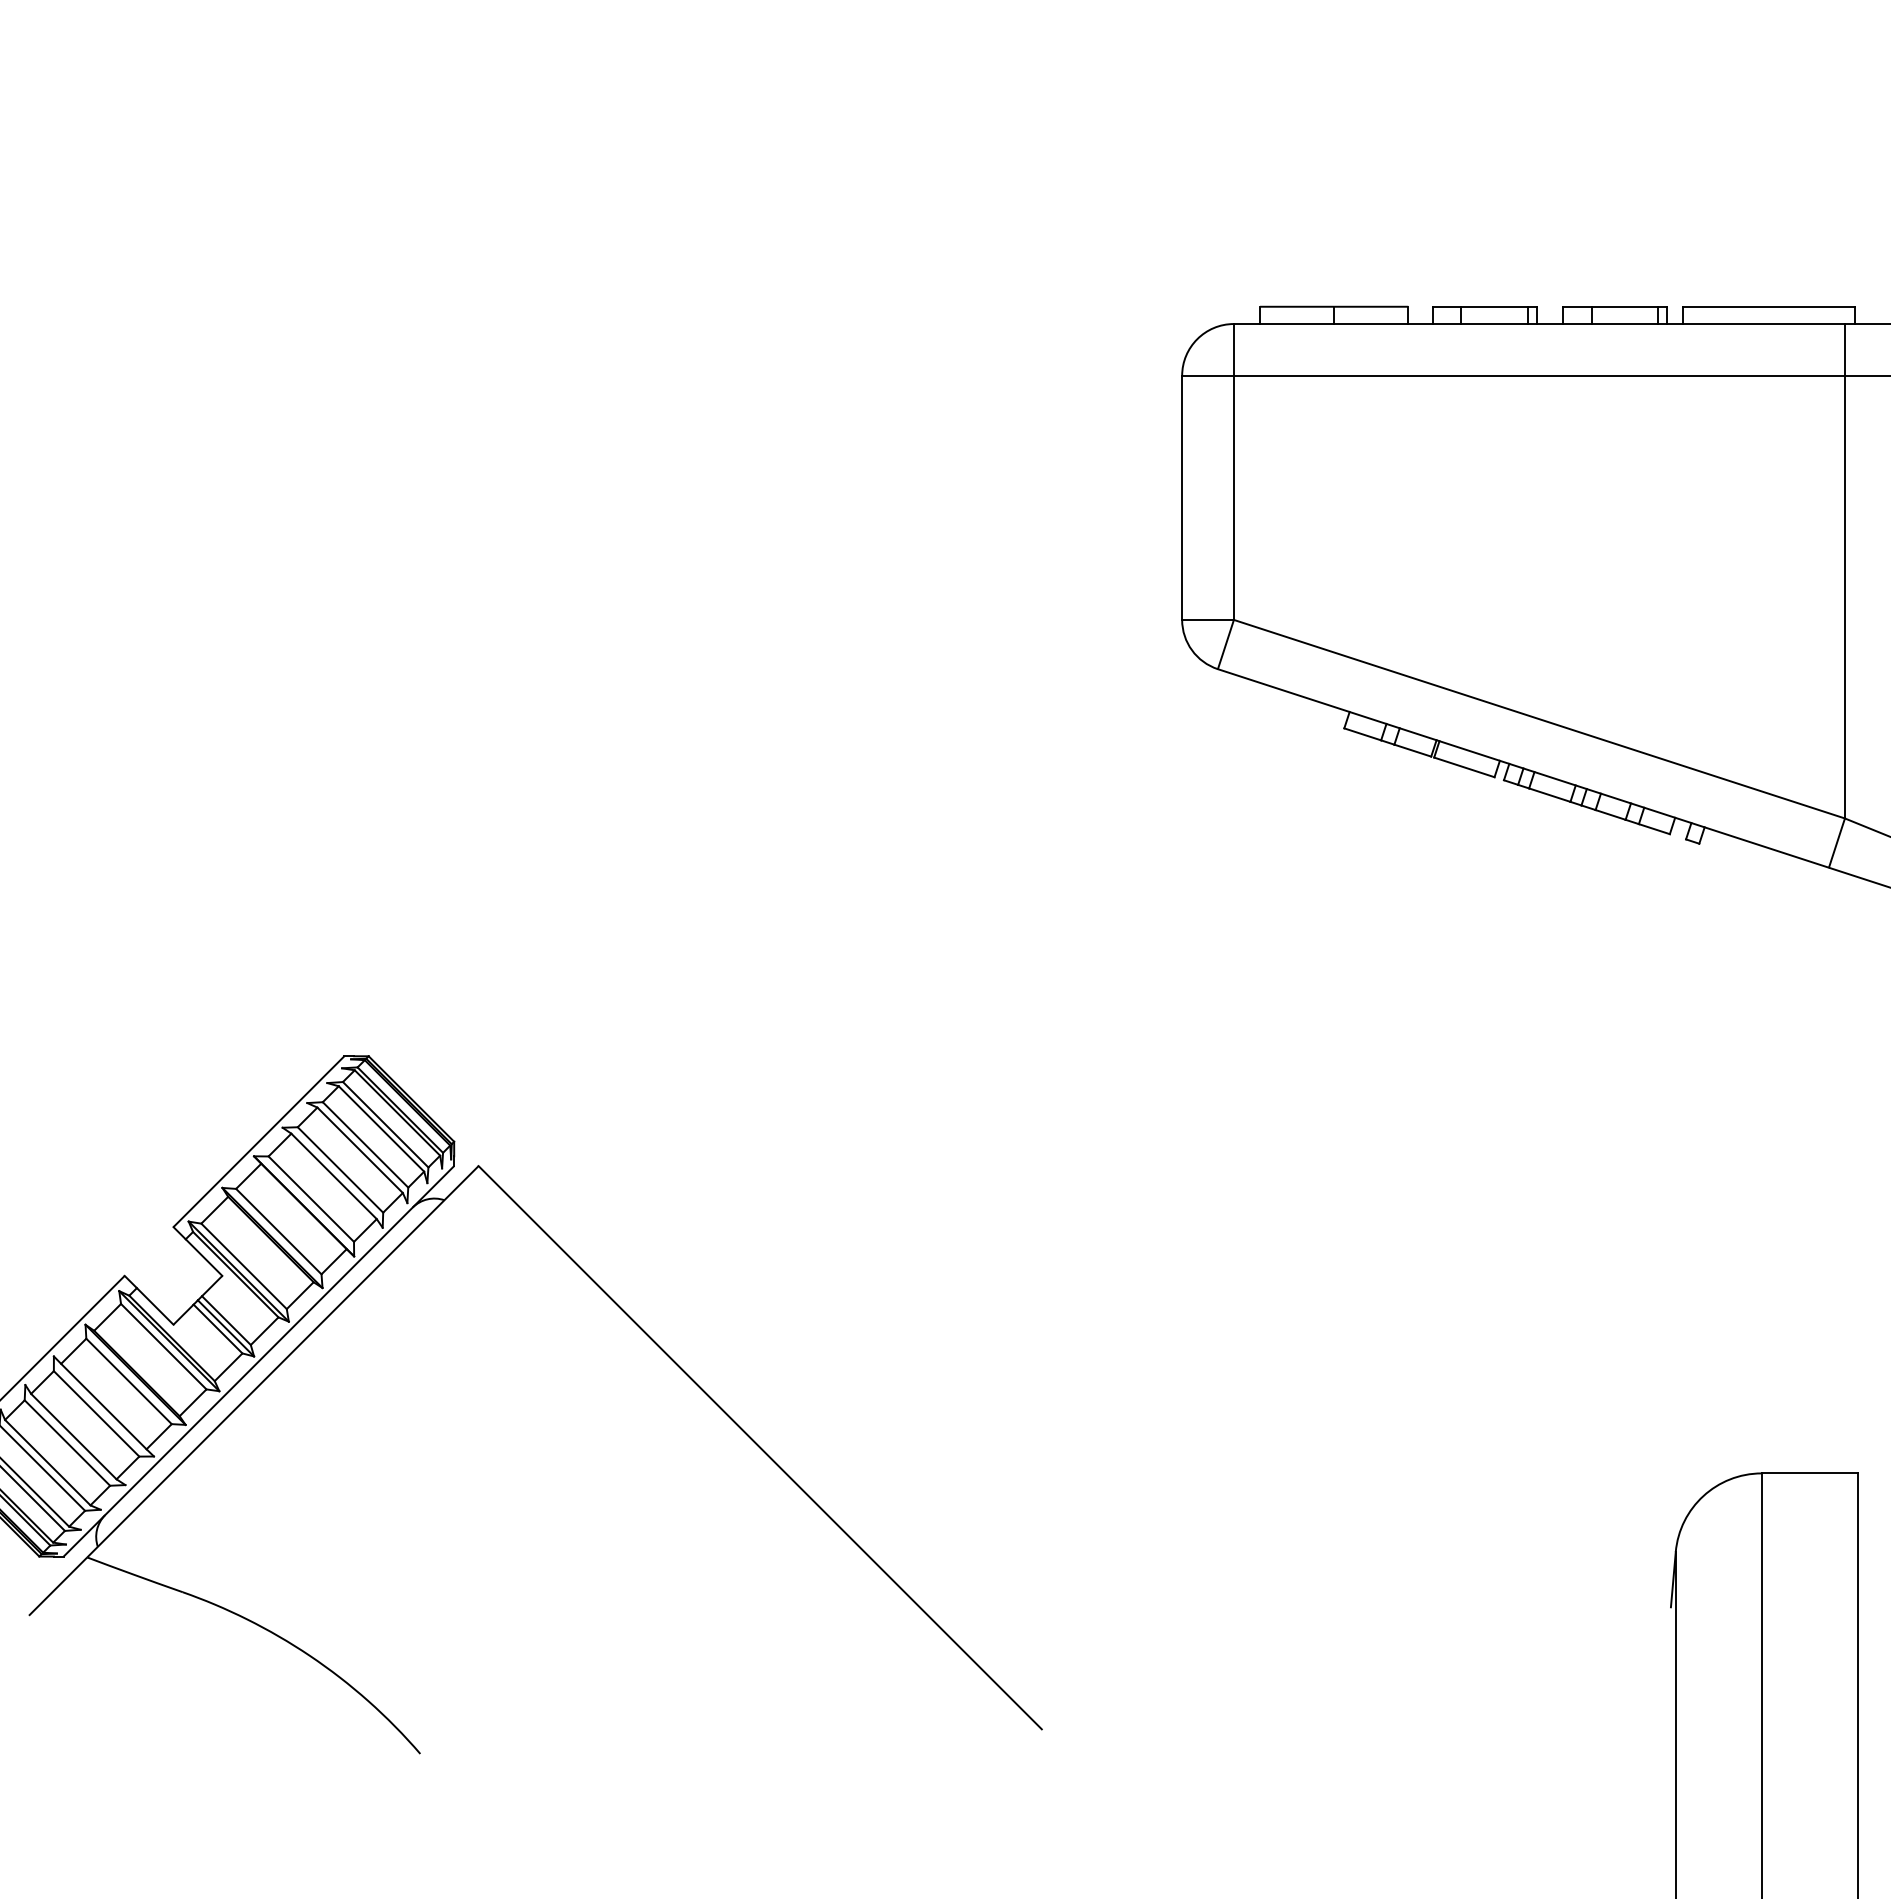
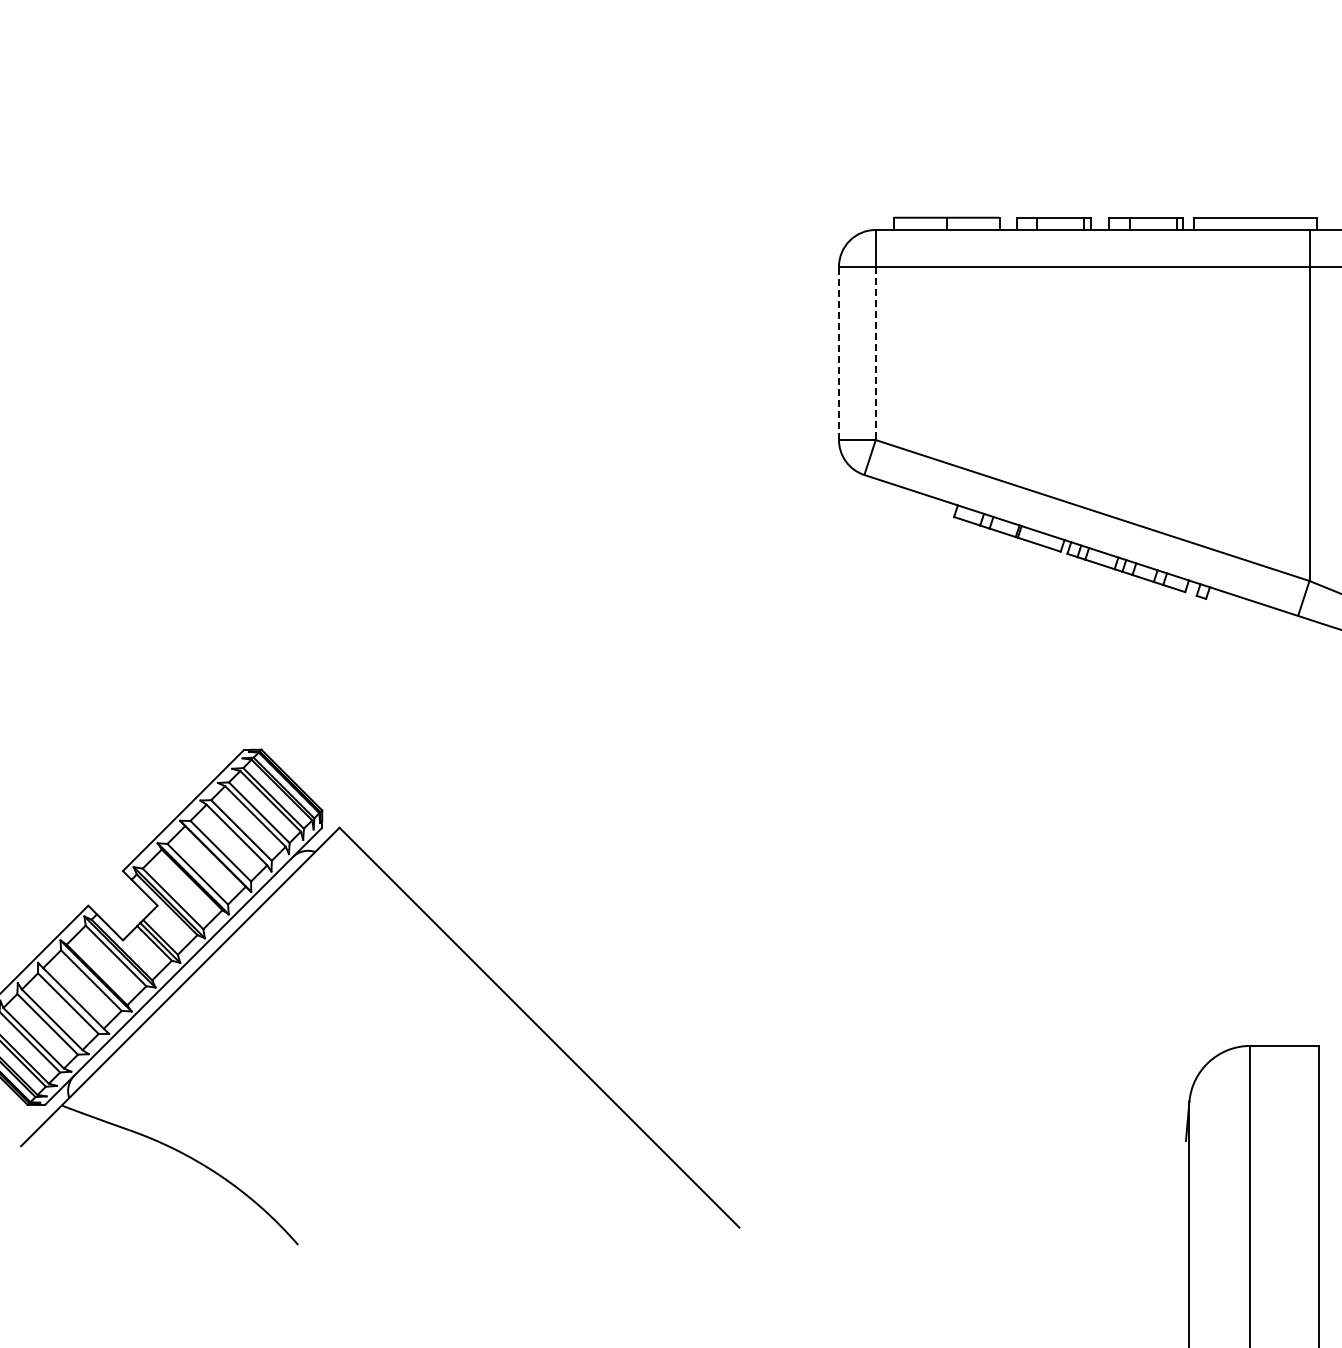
line: (1182, 498) -> (839, 353), solid -> dashed
line: (1233, 498) -> (875, 353), solid -> dashed

